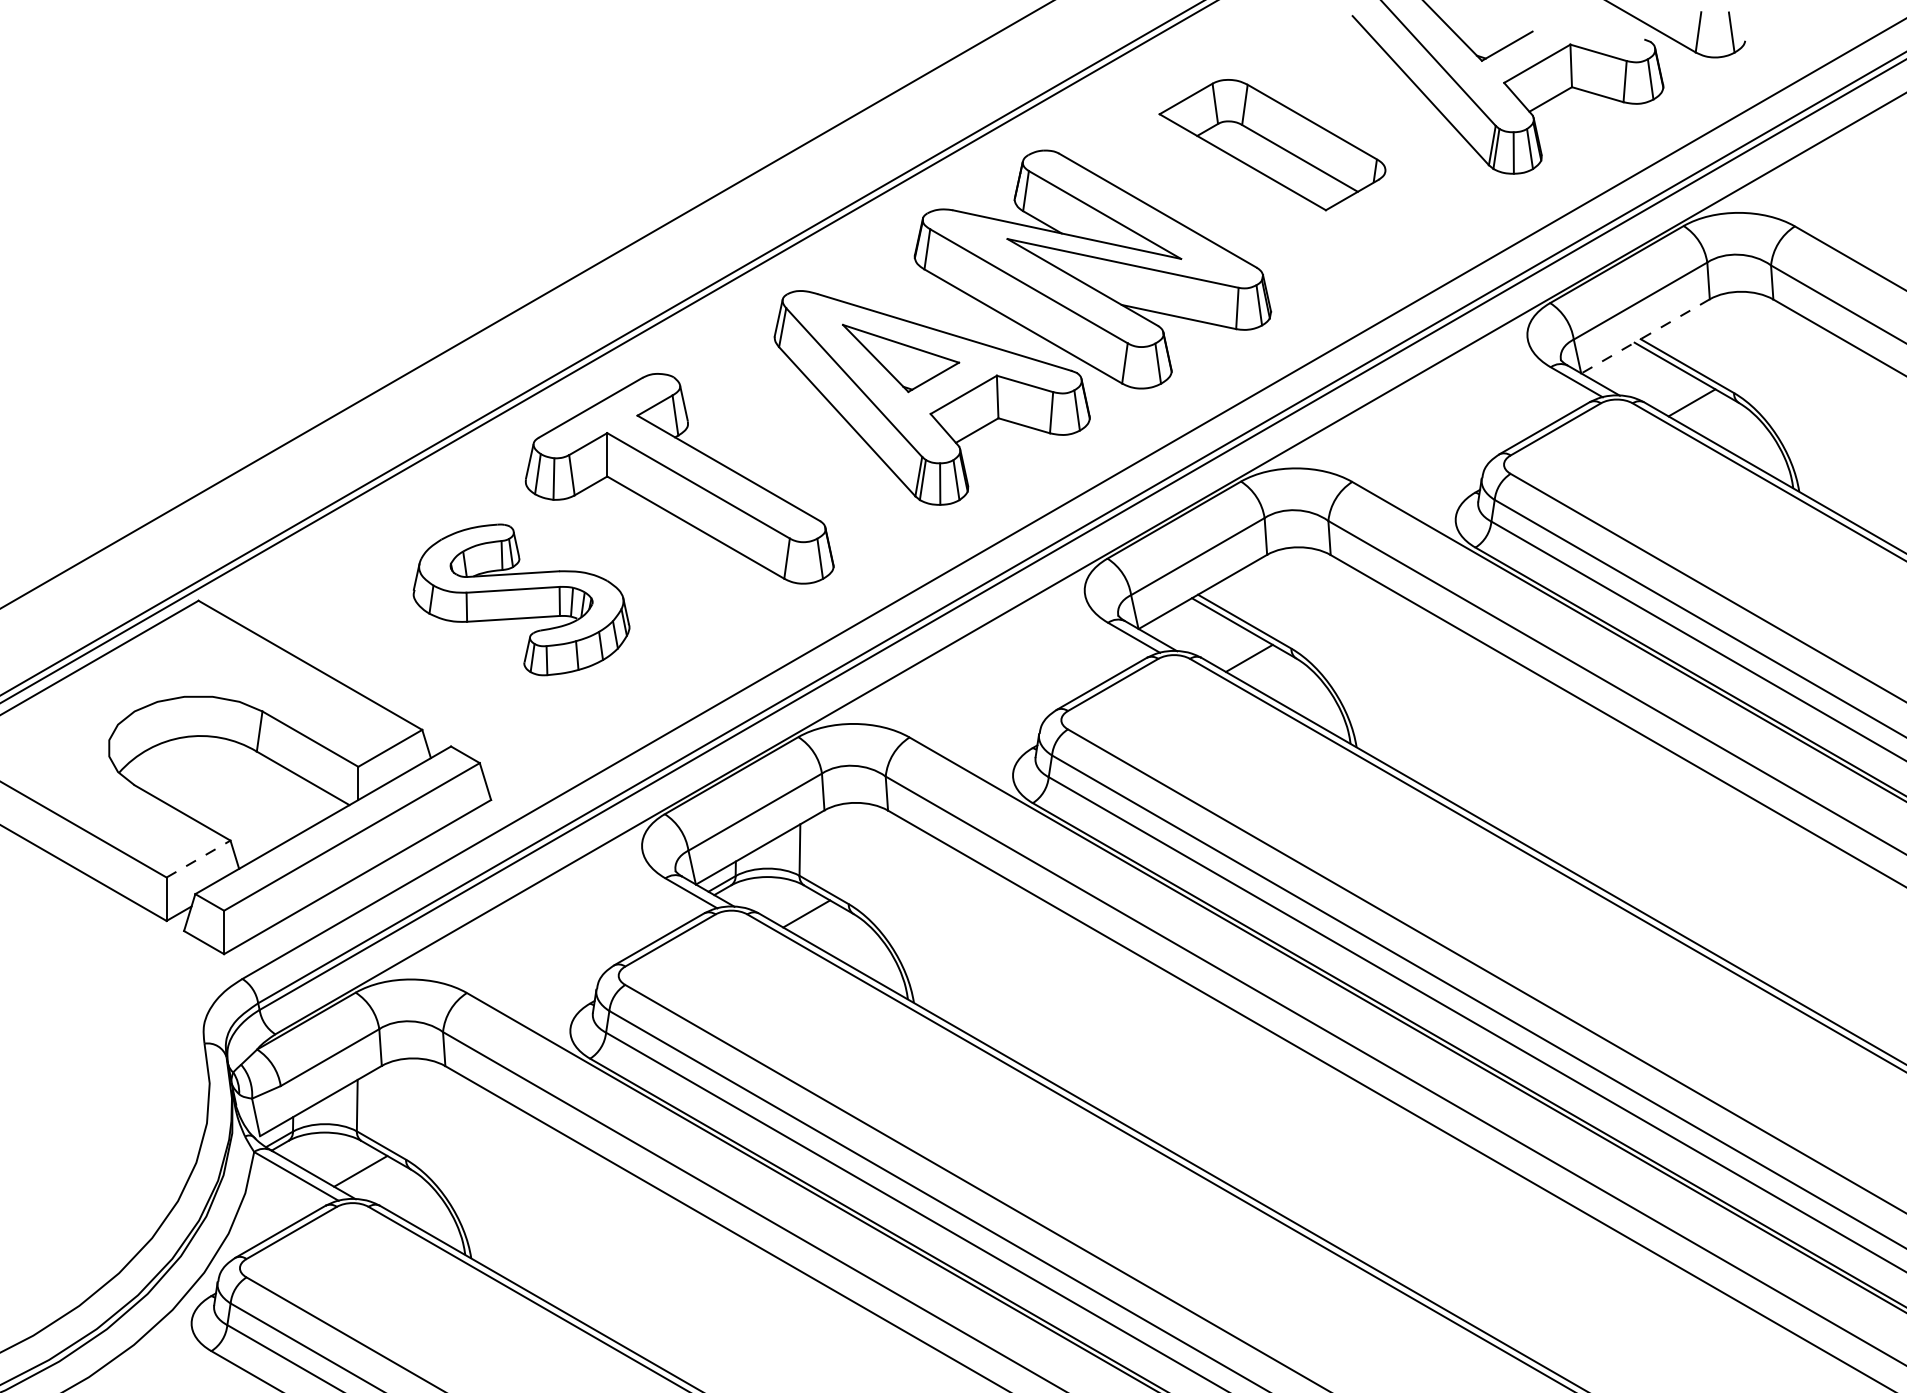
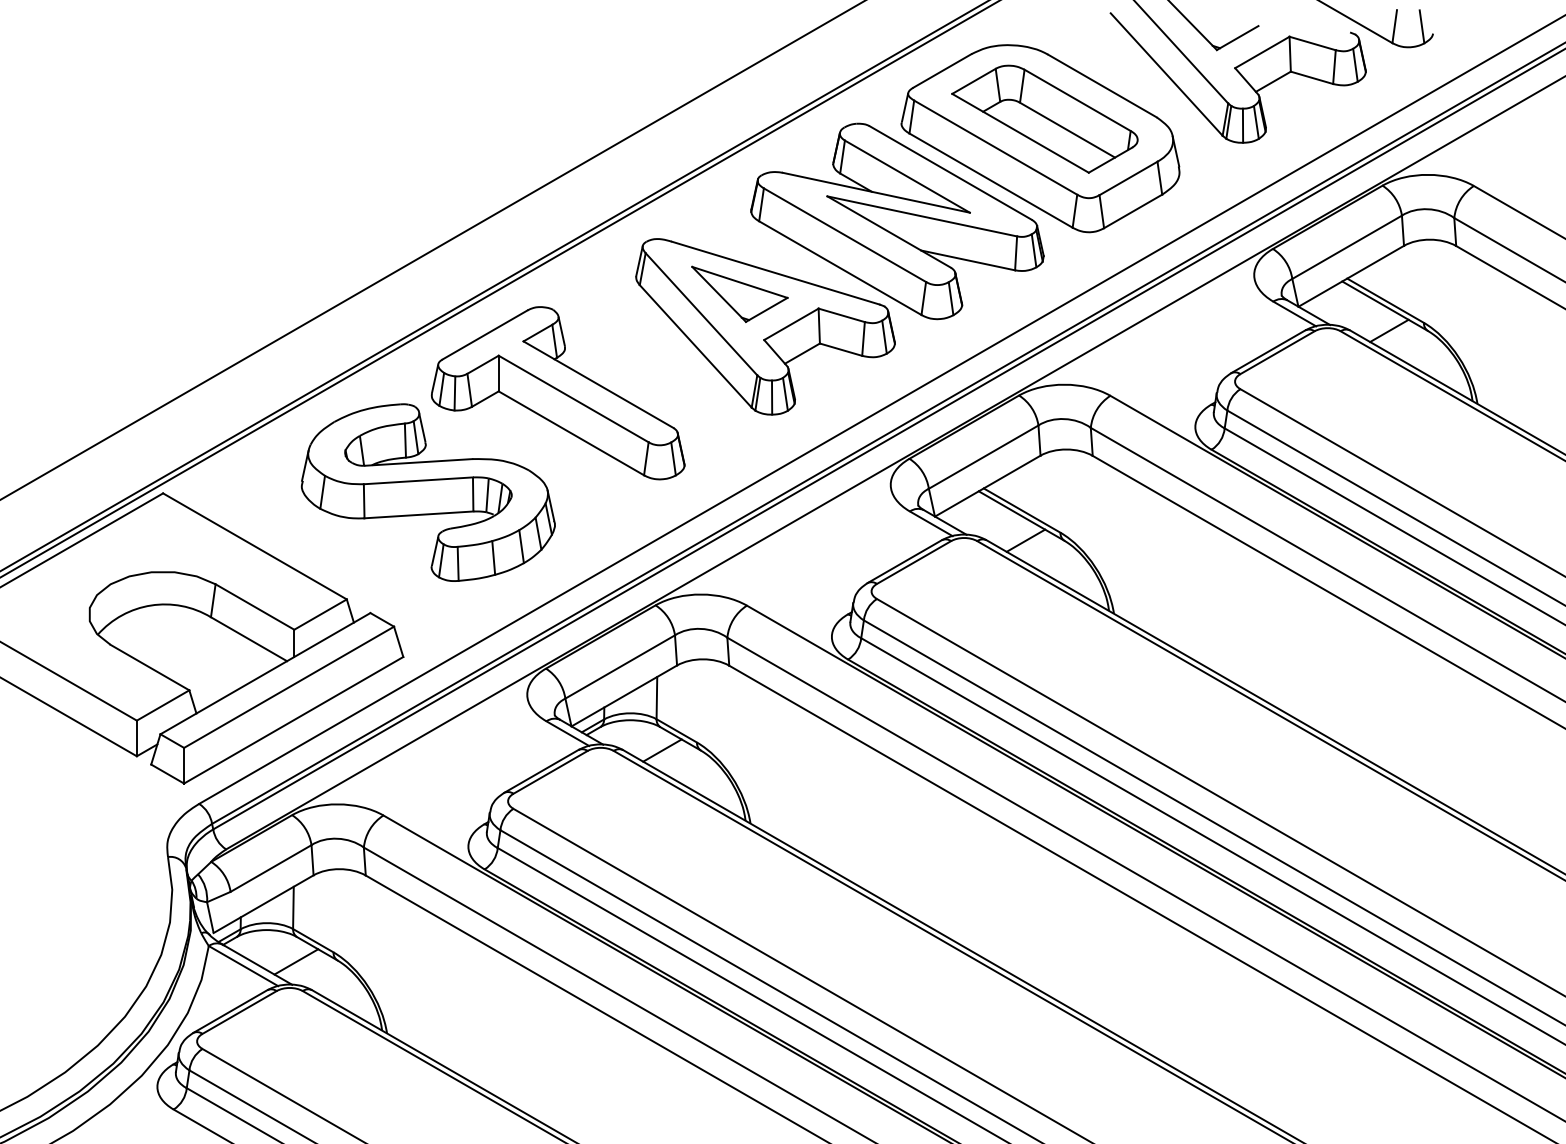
part: (1267, 168) -> (1040, 138), added
line: (1645, 336) -> (1351, 276), dashed -> solid
part: (521, 599) -> (428, 492), size x1.43
line: (198, 859) -> (163, 705), dashed -> solid

